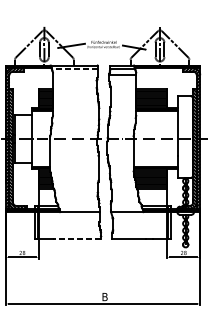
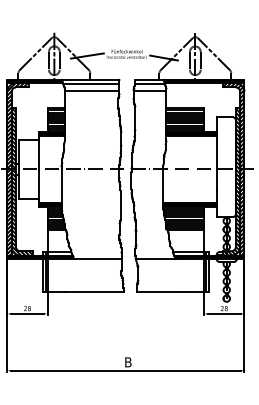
line: (74, 69) -> (90, 84), dashed -> solid
line: (74, 75) -> (91, 91), added
line: (76, 238) -> (93, 291), dashed -> solid

